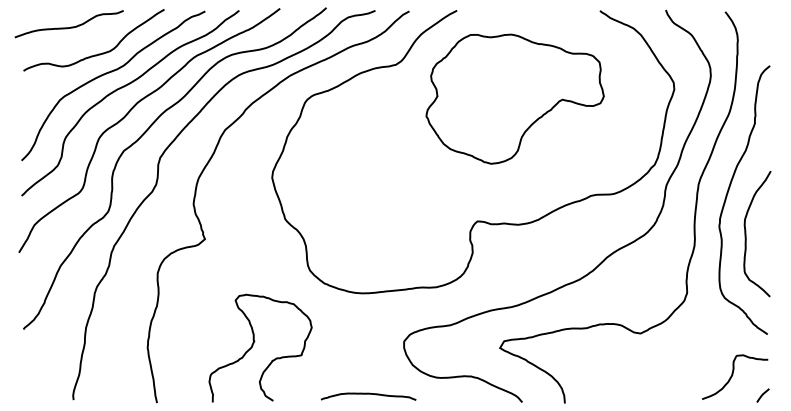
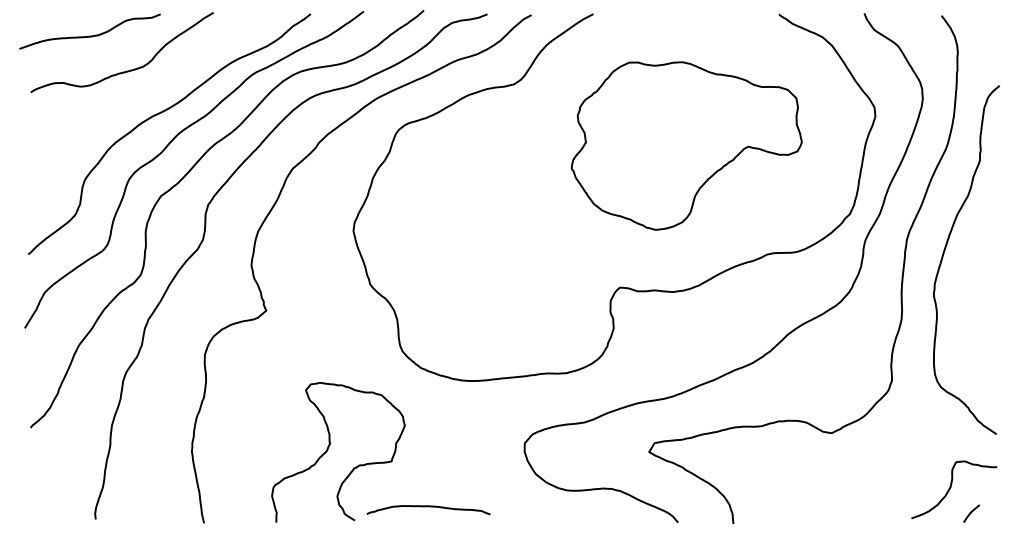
curve: (107, 74) -> (139, 96), removed
part: (514, 98) -> (686, 145), moved
curve: (746, 233) -> (968, 303), removed
curve: (368, 394) -> (428, 507), moved
line: (763, 395) -> (971, 513), moved

